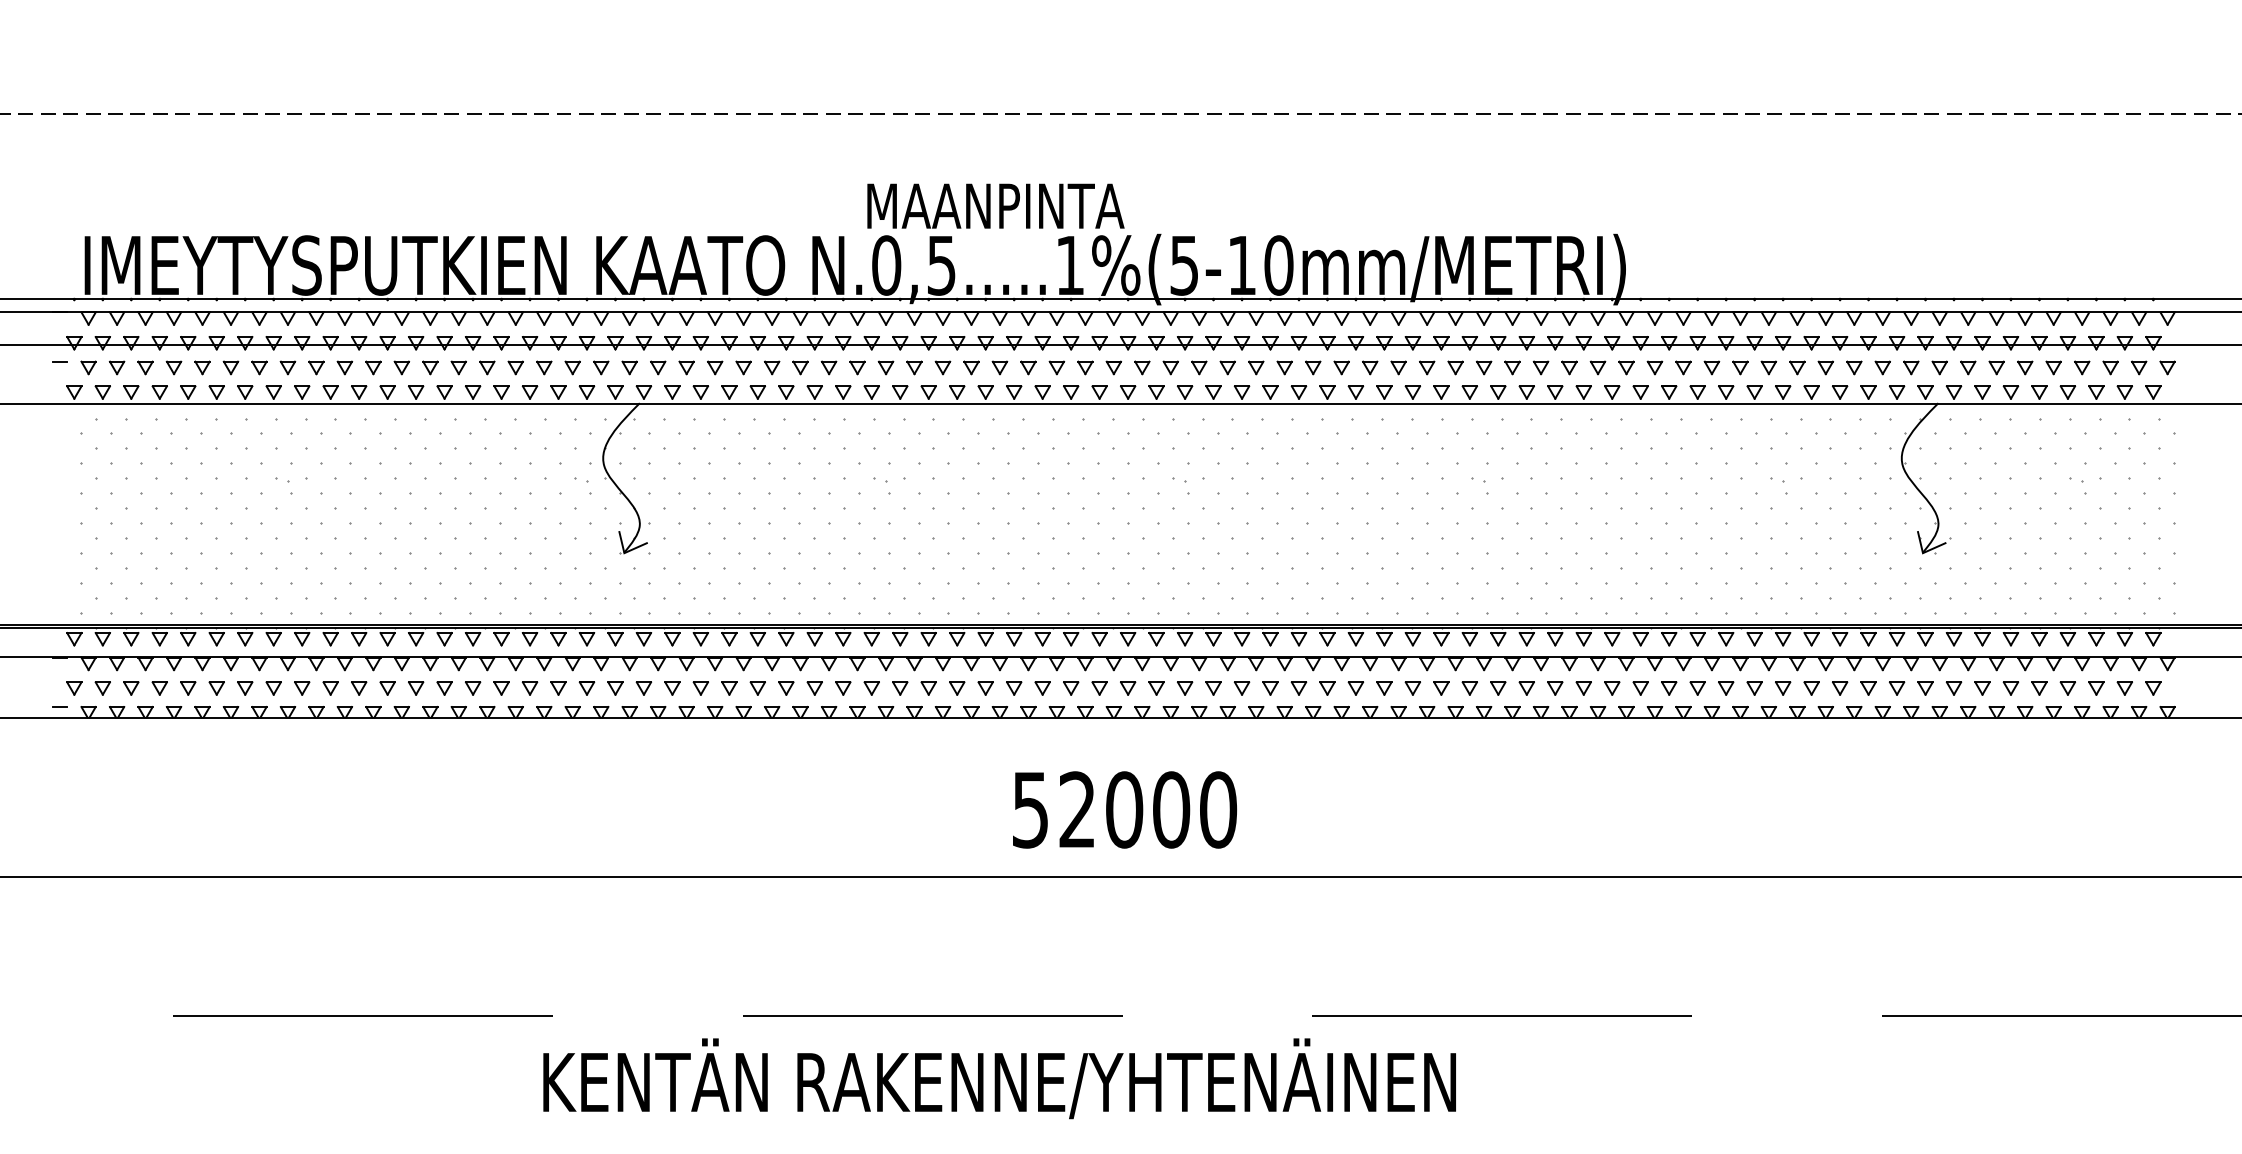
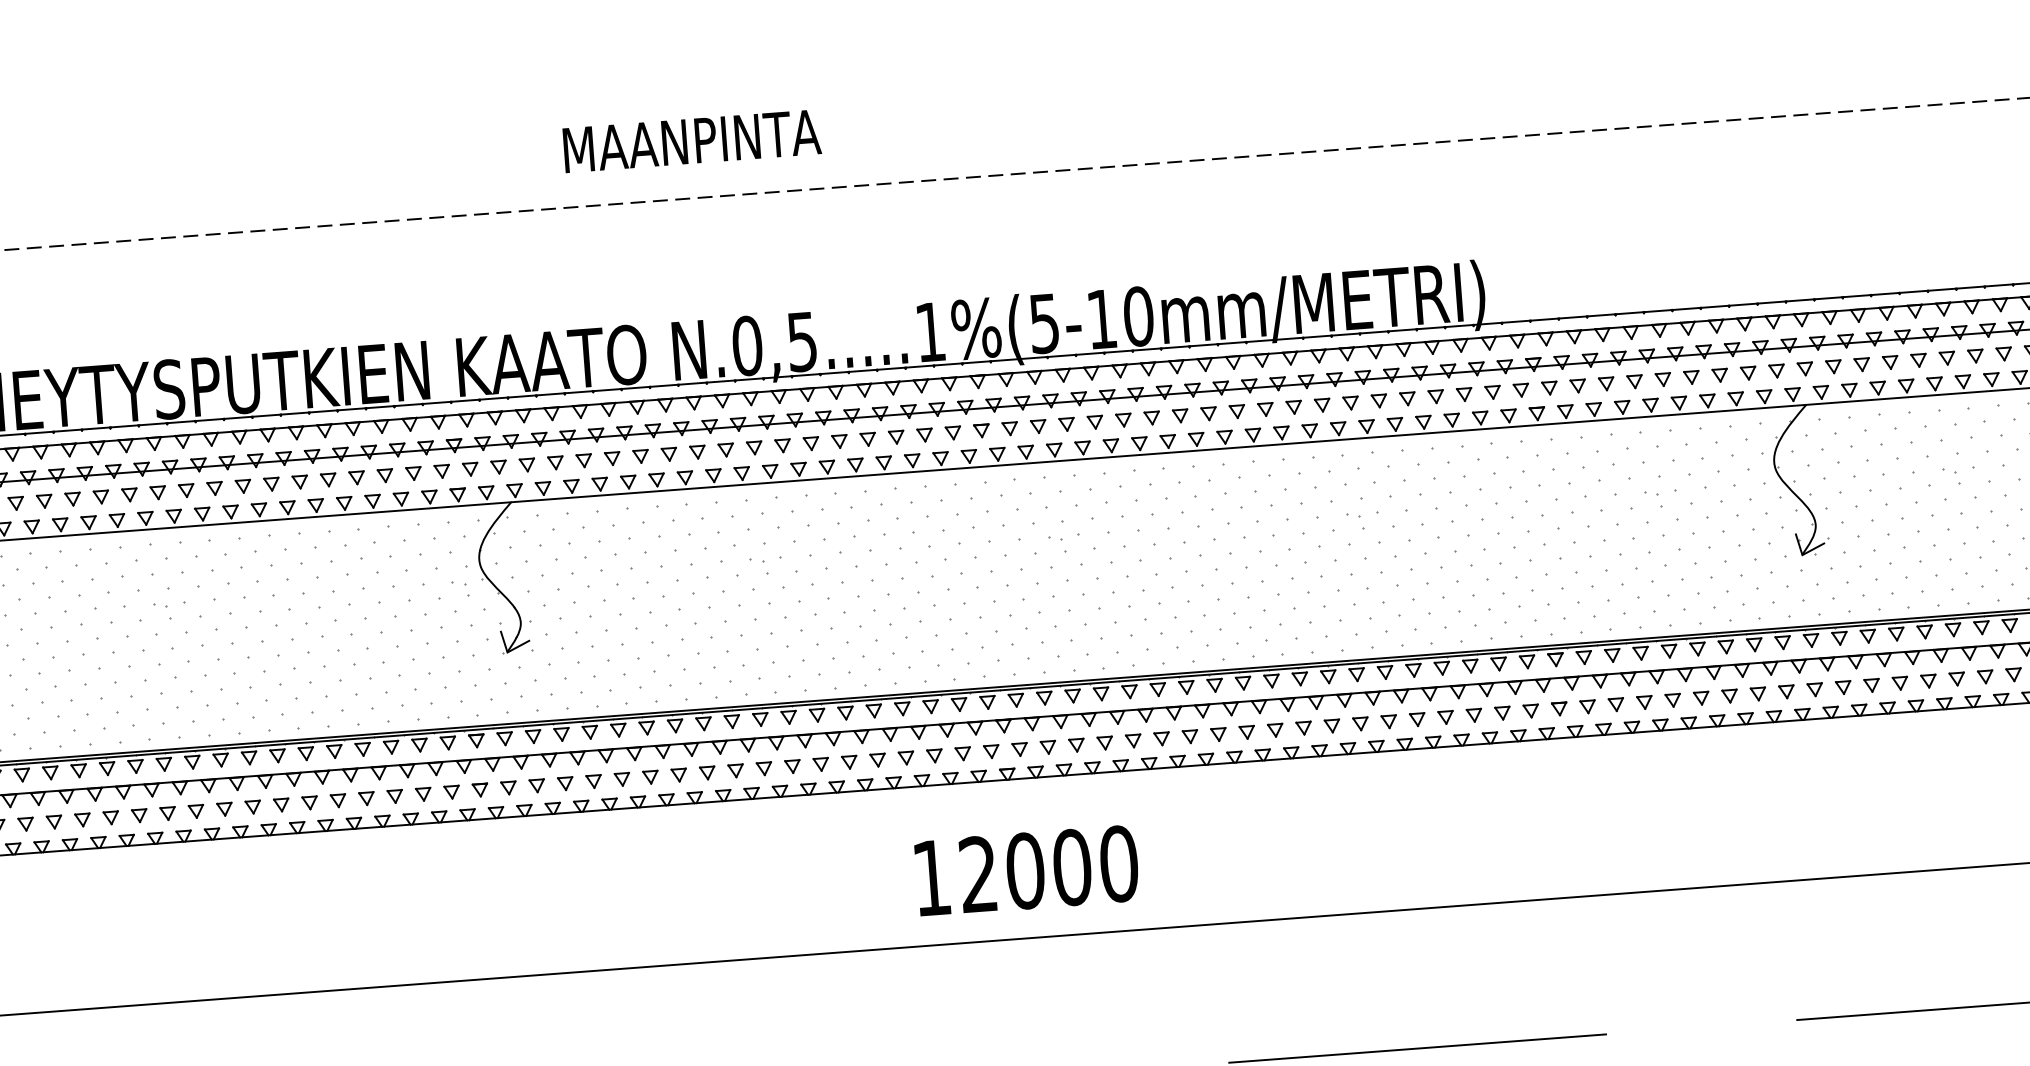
text: (995, 205) -> (691, 140), moved
text: (1030, 810) -> (931, 878), 52000 -> 12000

